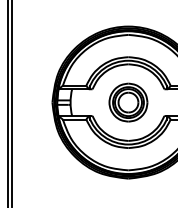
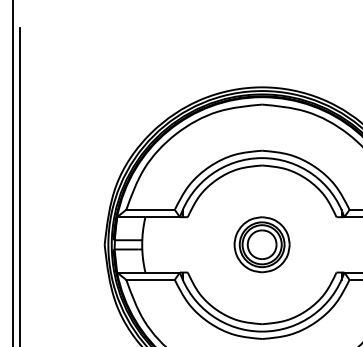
part: (128, 102) -> (262, 244), size x0.7

